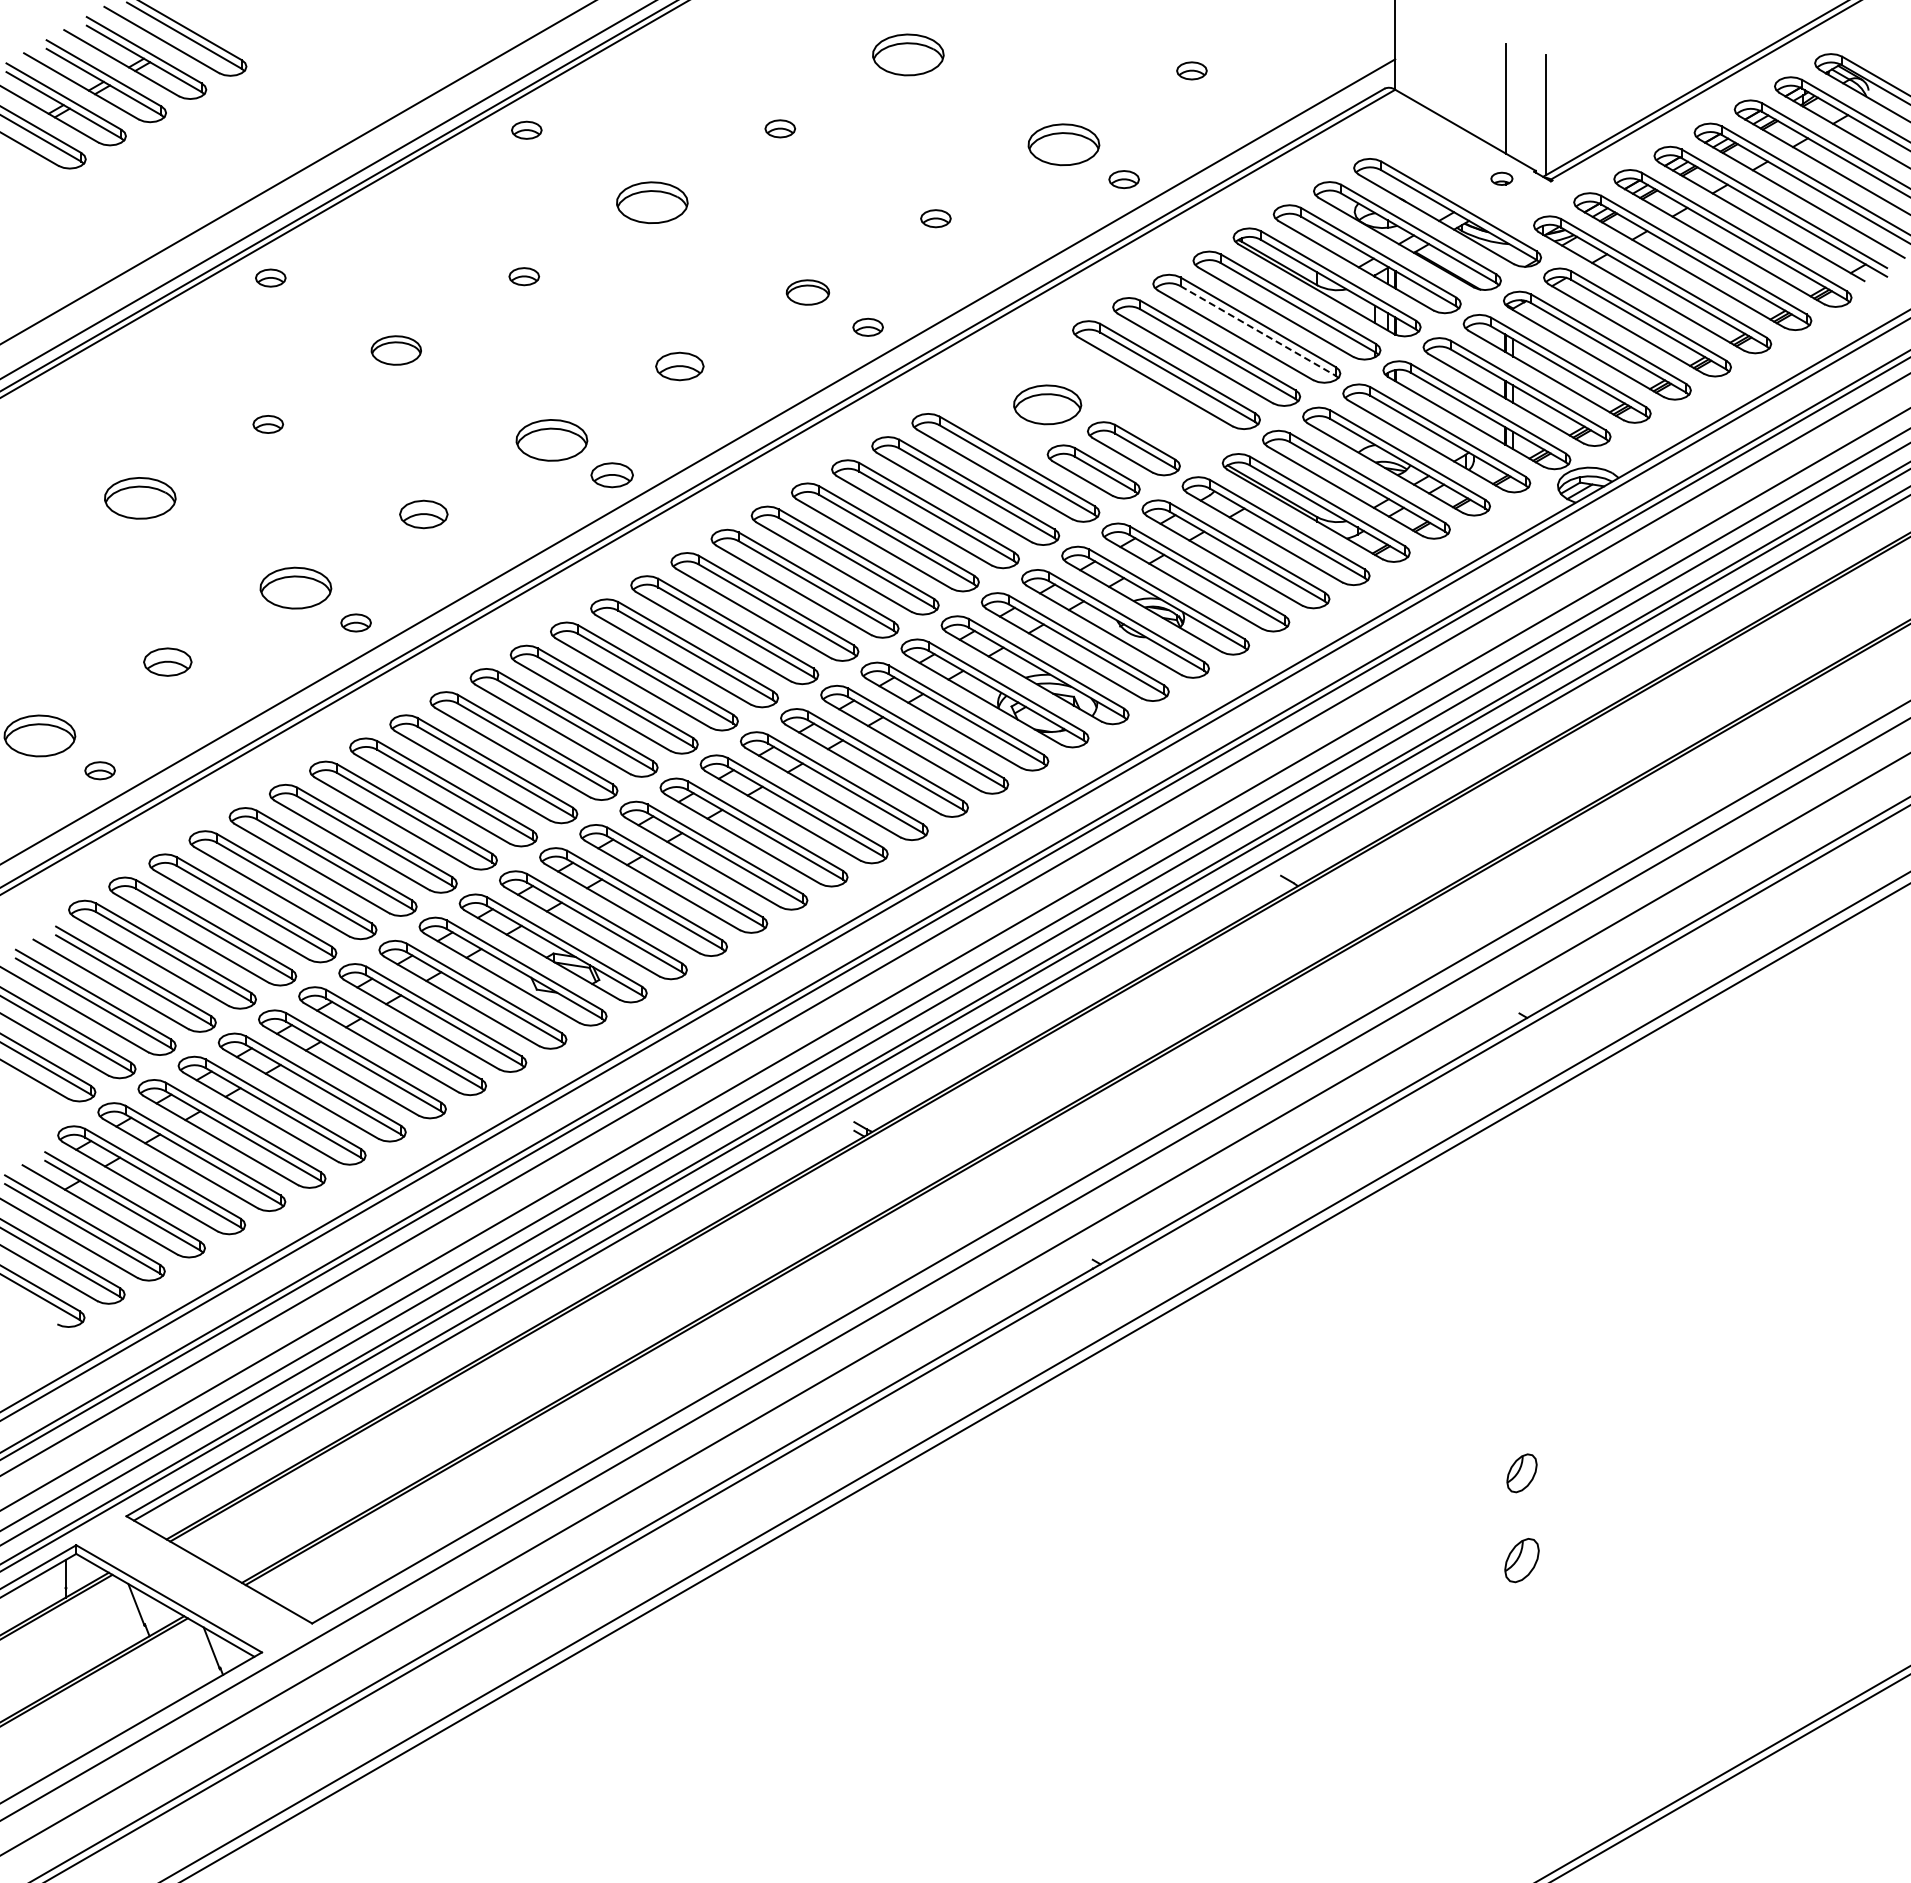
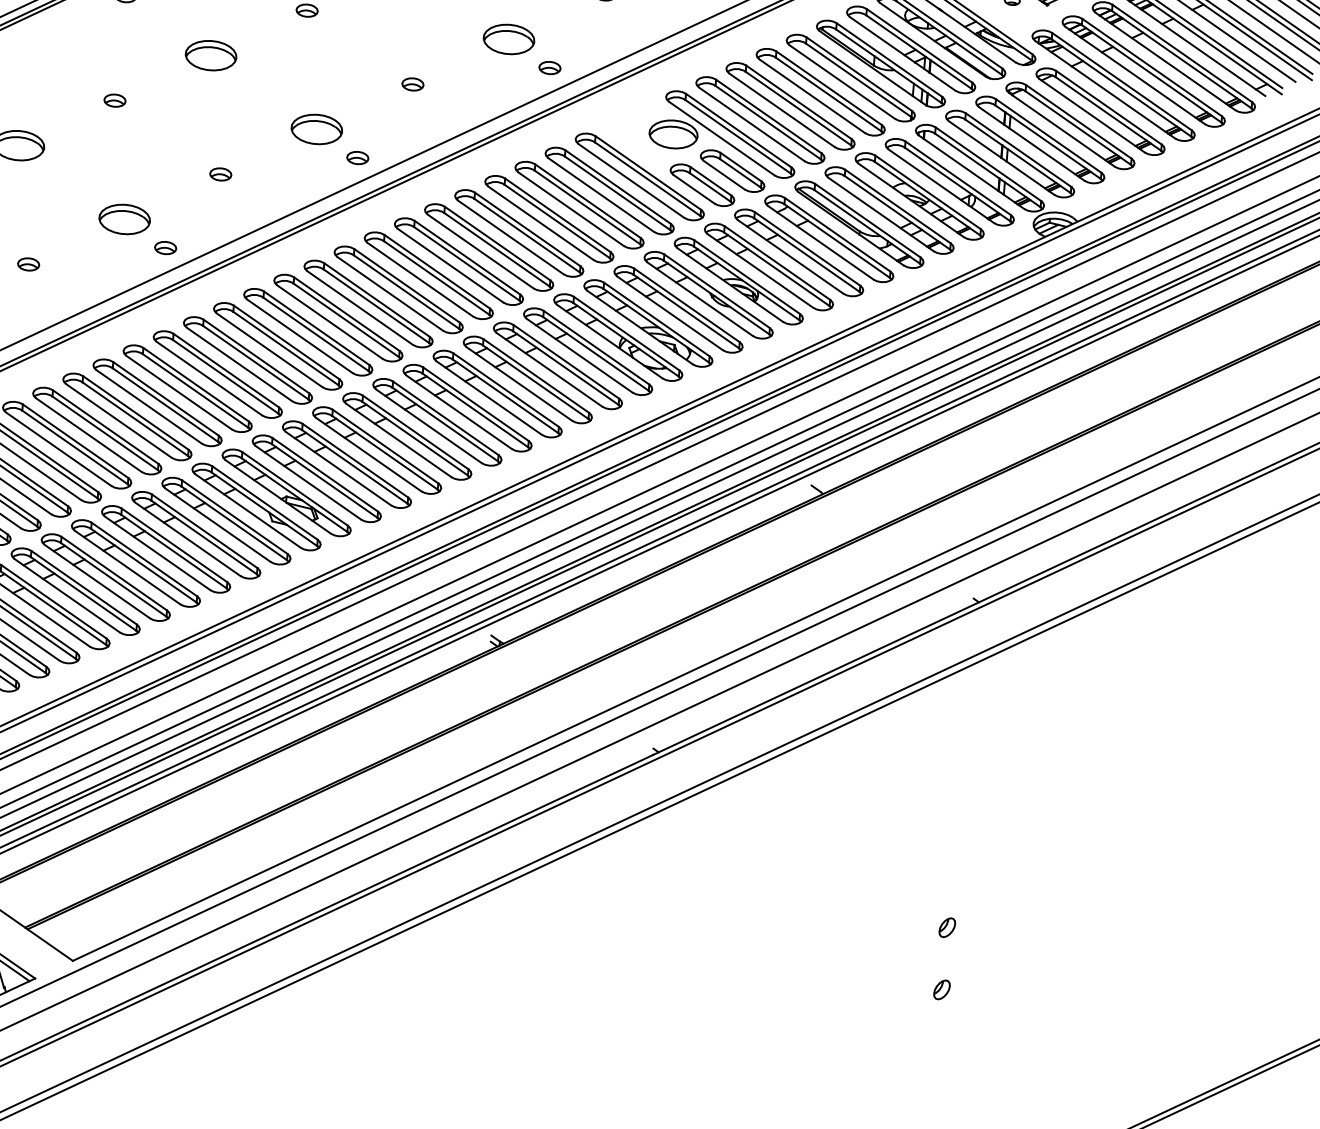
part: (807, 292) -> (508, 39), size x1.67
line: (1258, 330) -> (828, 94), dashed -> solid
part: (396, 350) -> (211, 55), size x1.43
part: (679, 366) -> (412, 84), size x0.62
part: (1125, 398) -> (729, 134), added
part: (611, 474) -> (357, 157), size x0.71
part: (423, 513) -> (220, 173), size x0.62
part: (167, 661) -> (28, 264), size x0.62
part: (1521, 1473) -> (946, 927), size x0.71
part: (1521, 1559) -> (941, 989), size x0.62

